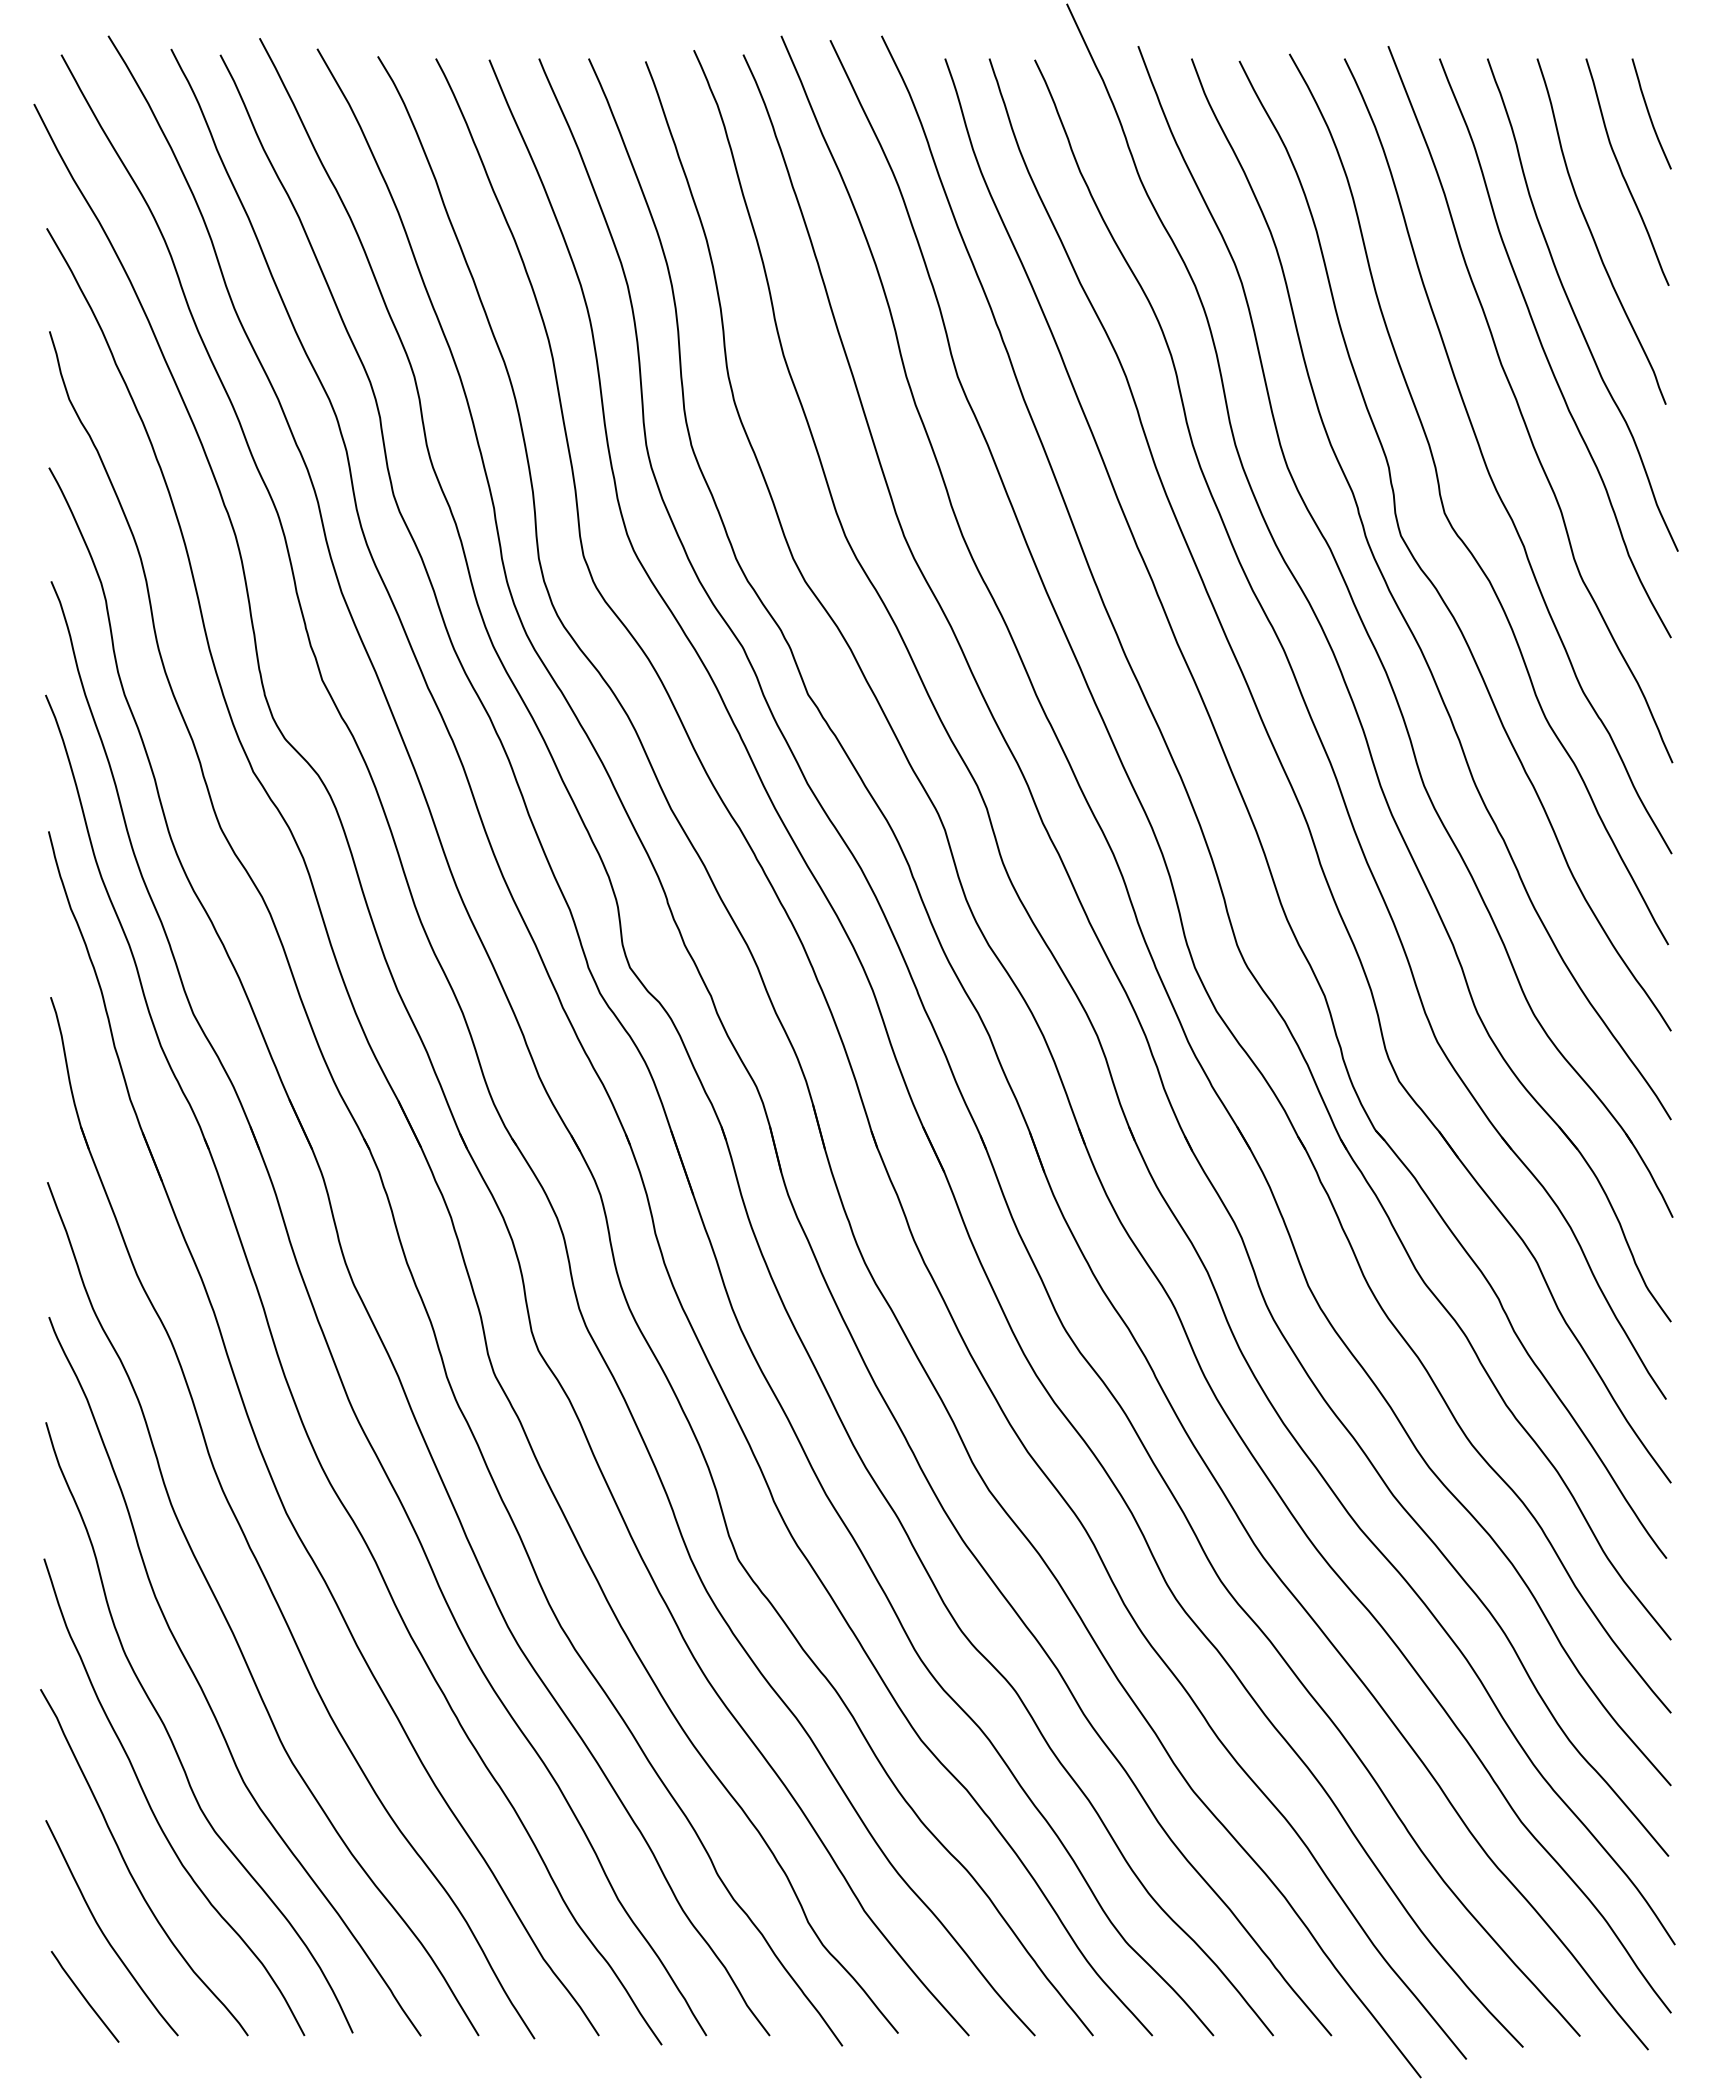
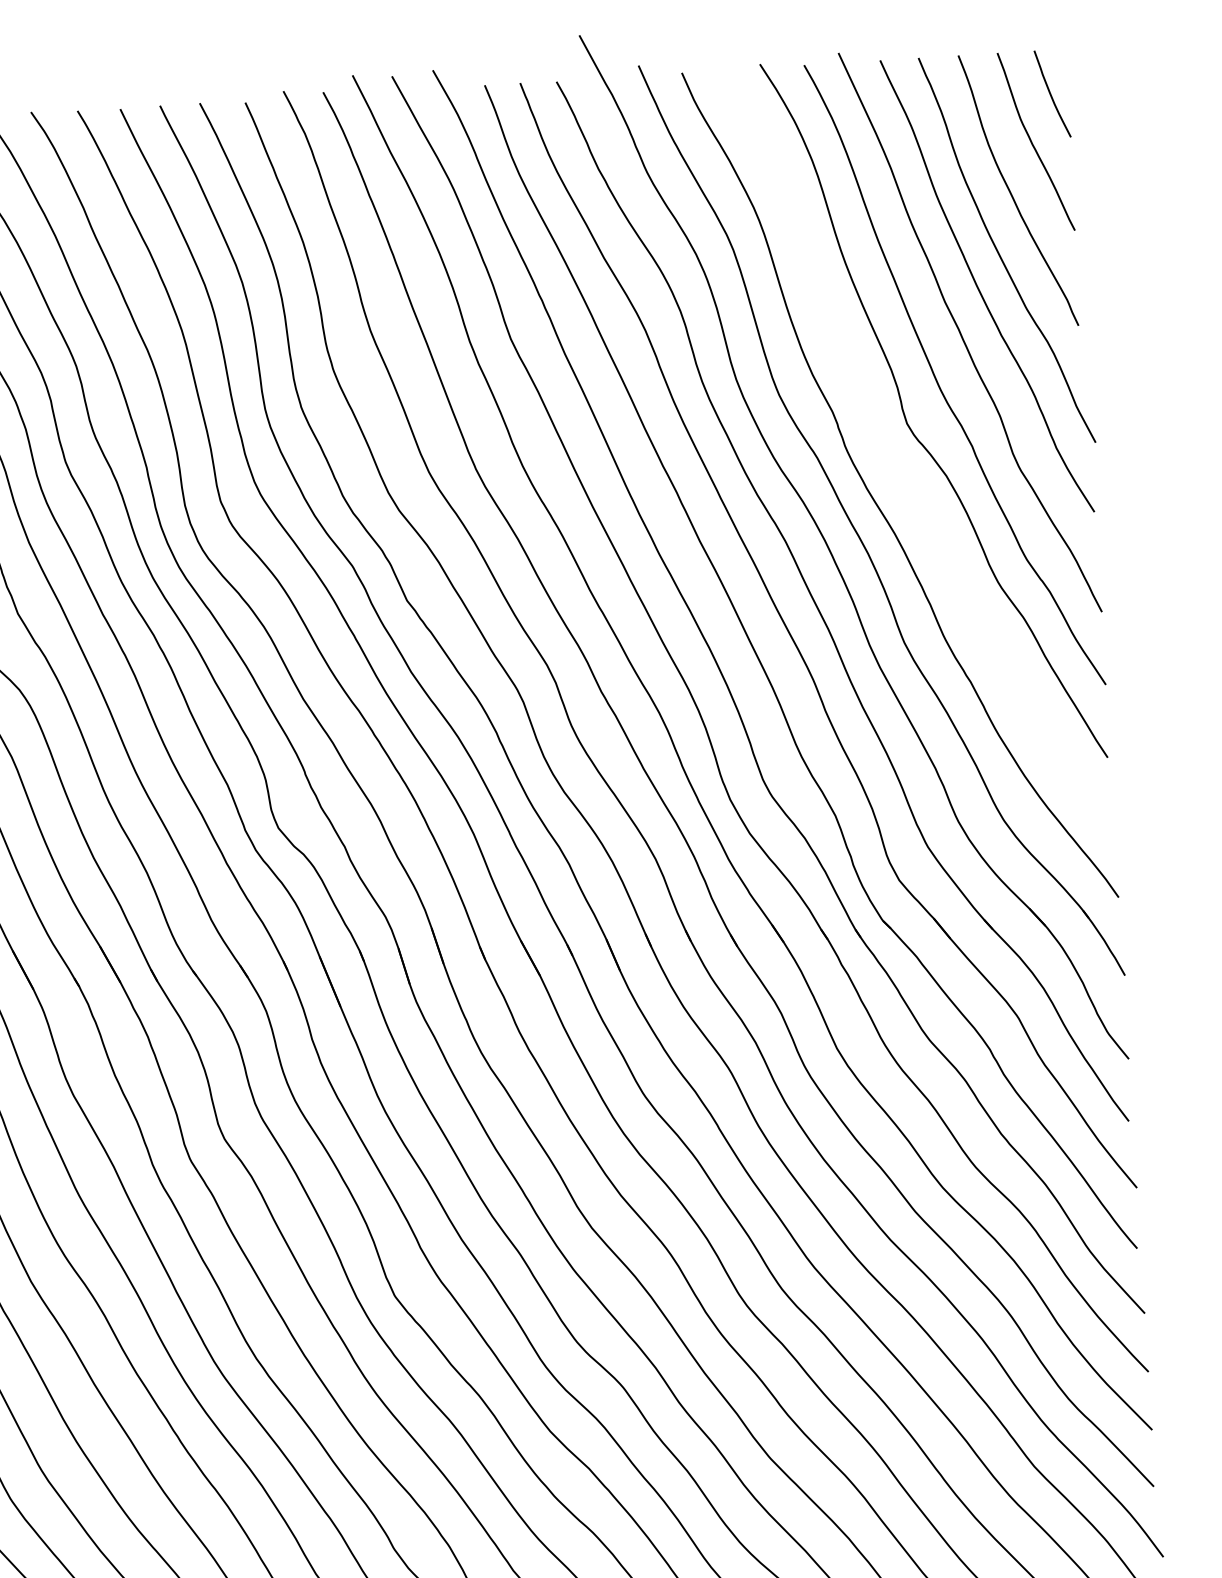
curve: (1421, 567) -> (891, 468), removed

